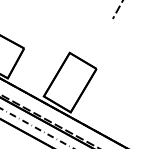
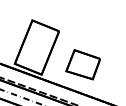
part: (116, 108) -> (82, 64), added

